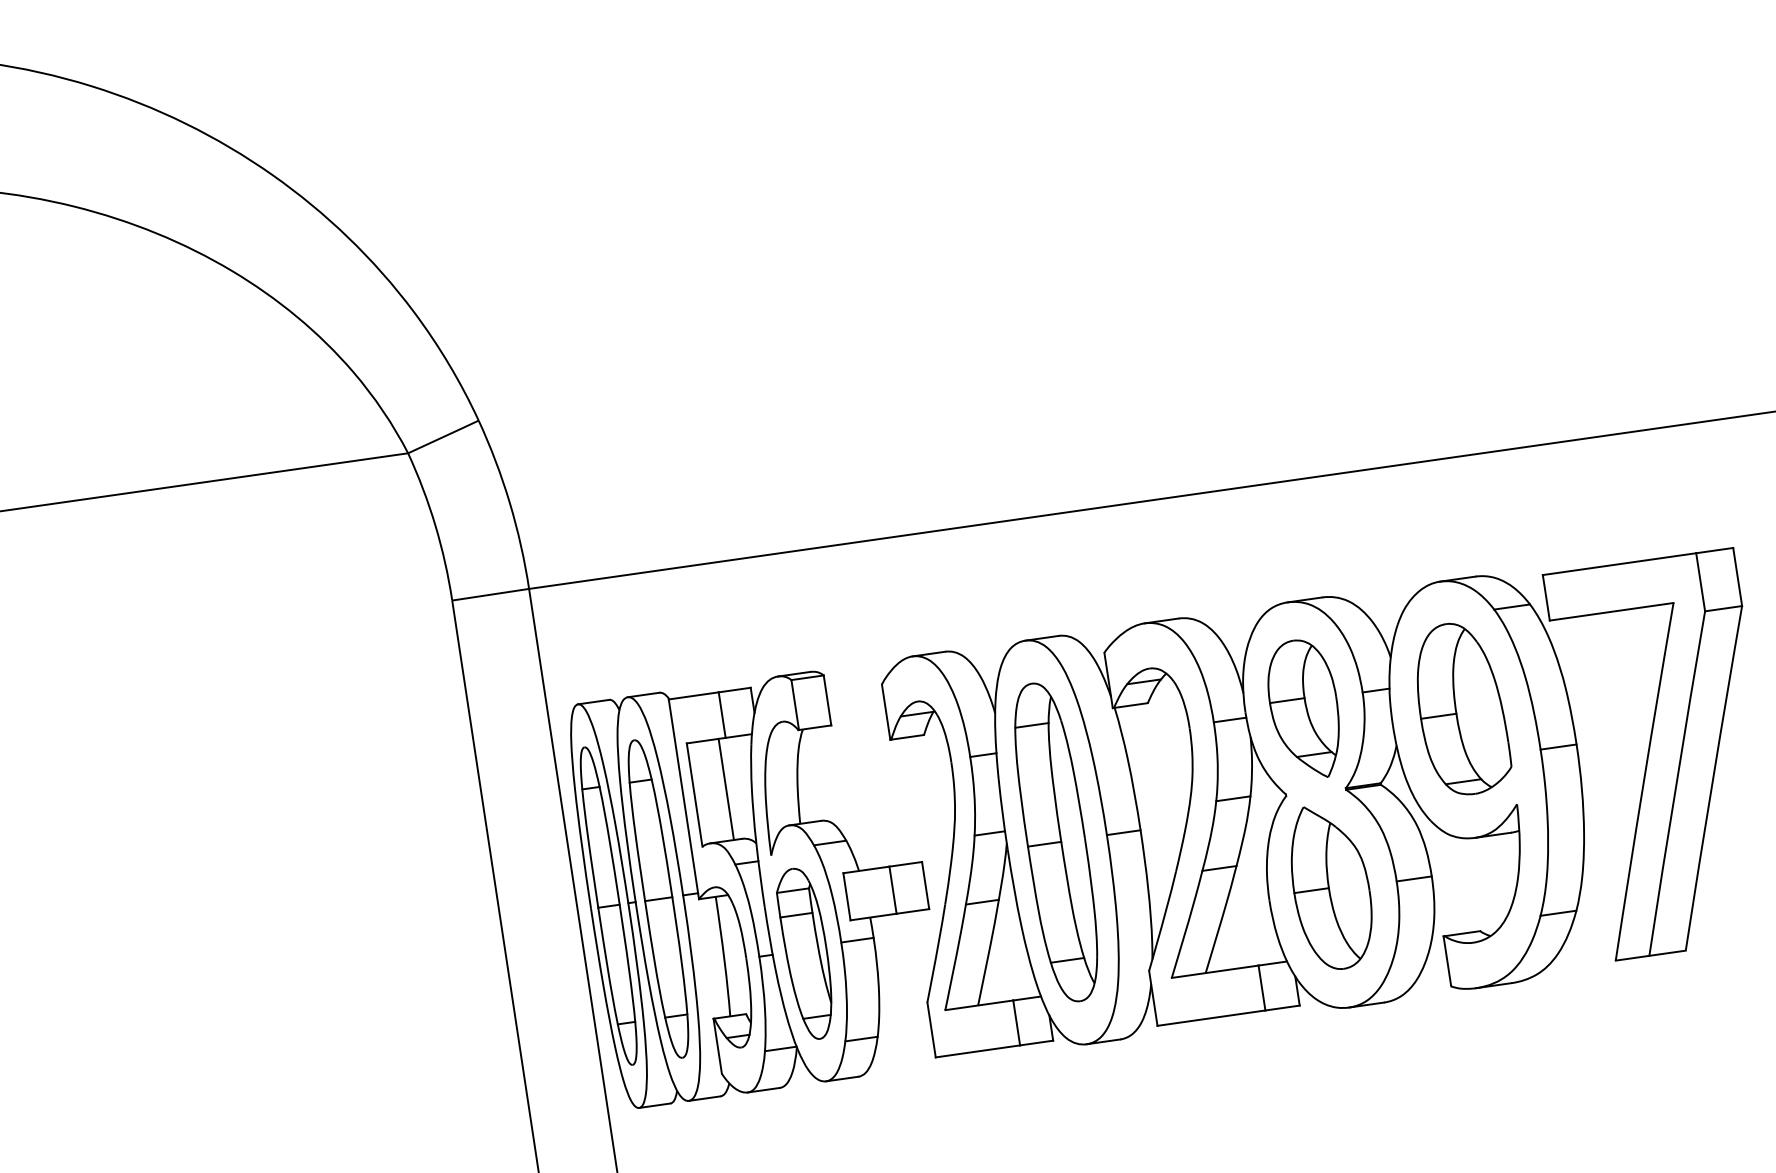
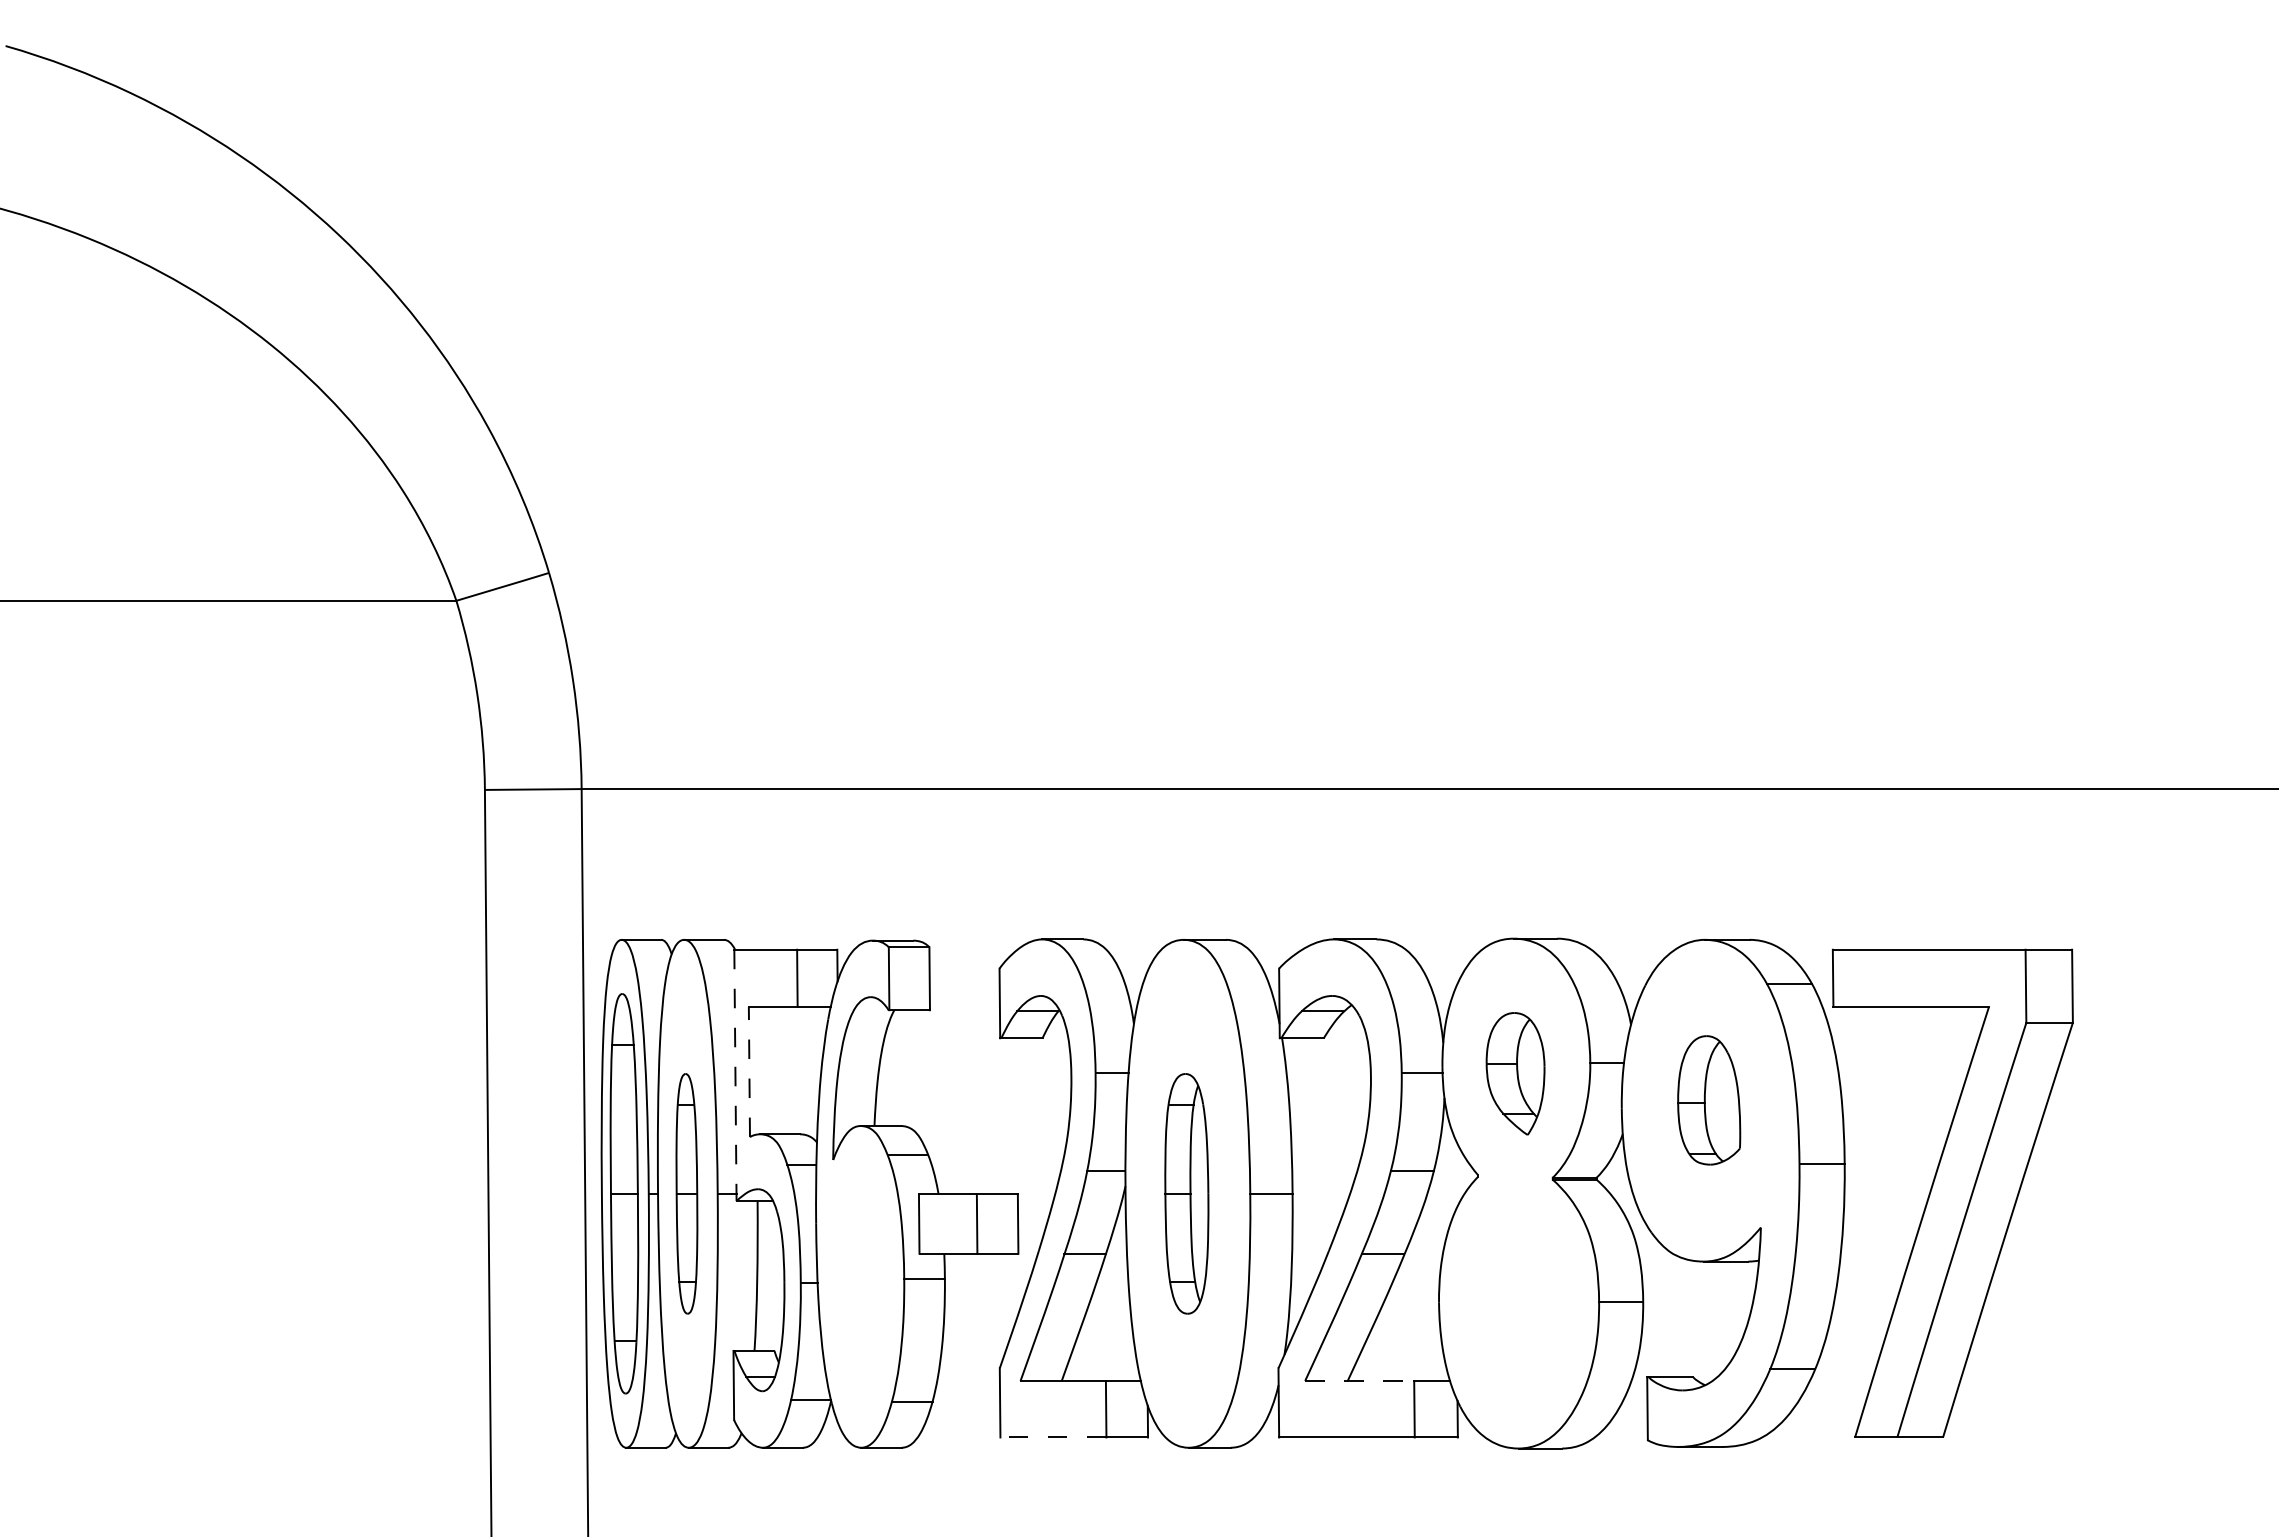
part: (1304, 709) -> (1515, 1073), size x0.7
part: (1460, 709) -> (1708, 1100), size x0.6
line: (725, 789) -> (788, 1070), removed
line: (694, 794) -> (749, 1071), solid -> dashed
line: (683, 799) -> (735, 1075), solid -> dashed
part: (1056, 842) -> (1186, 1193), size x0.6
part: (1331, 886) -> (1517, 1296), removed
part: (658, 898) -> (686, 1193), size x0.6
part: (805, 954) -> (858, 1287), removed
line: (1214, 971) -> (1359, 1380), solid -> dashed
line: (977, 1051) -> (1052, 1437), solid -> dashed

